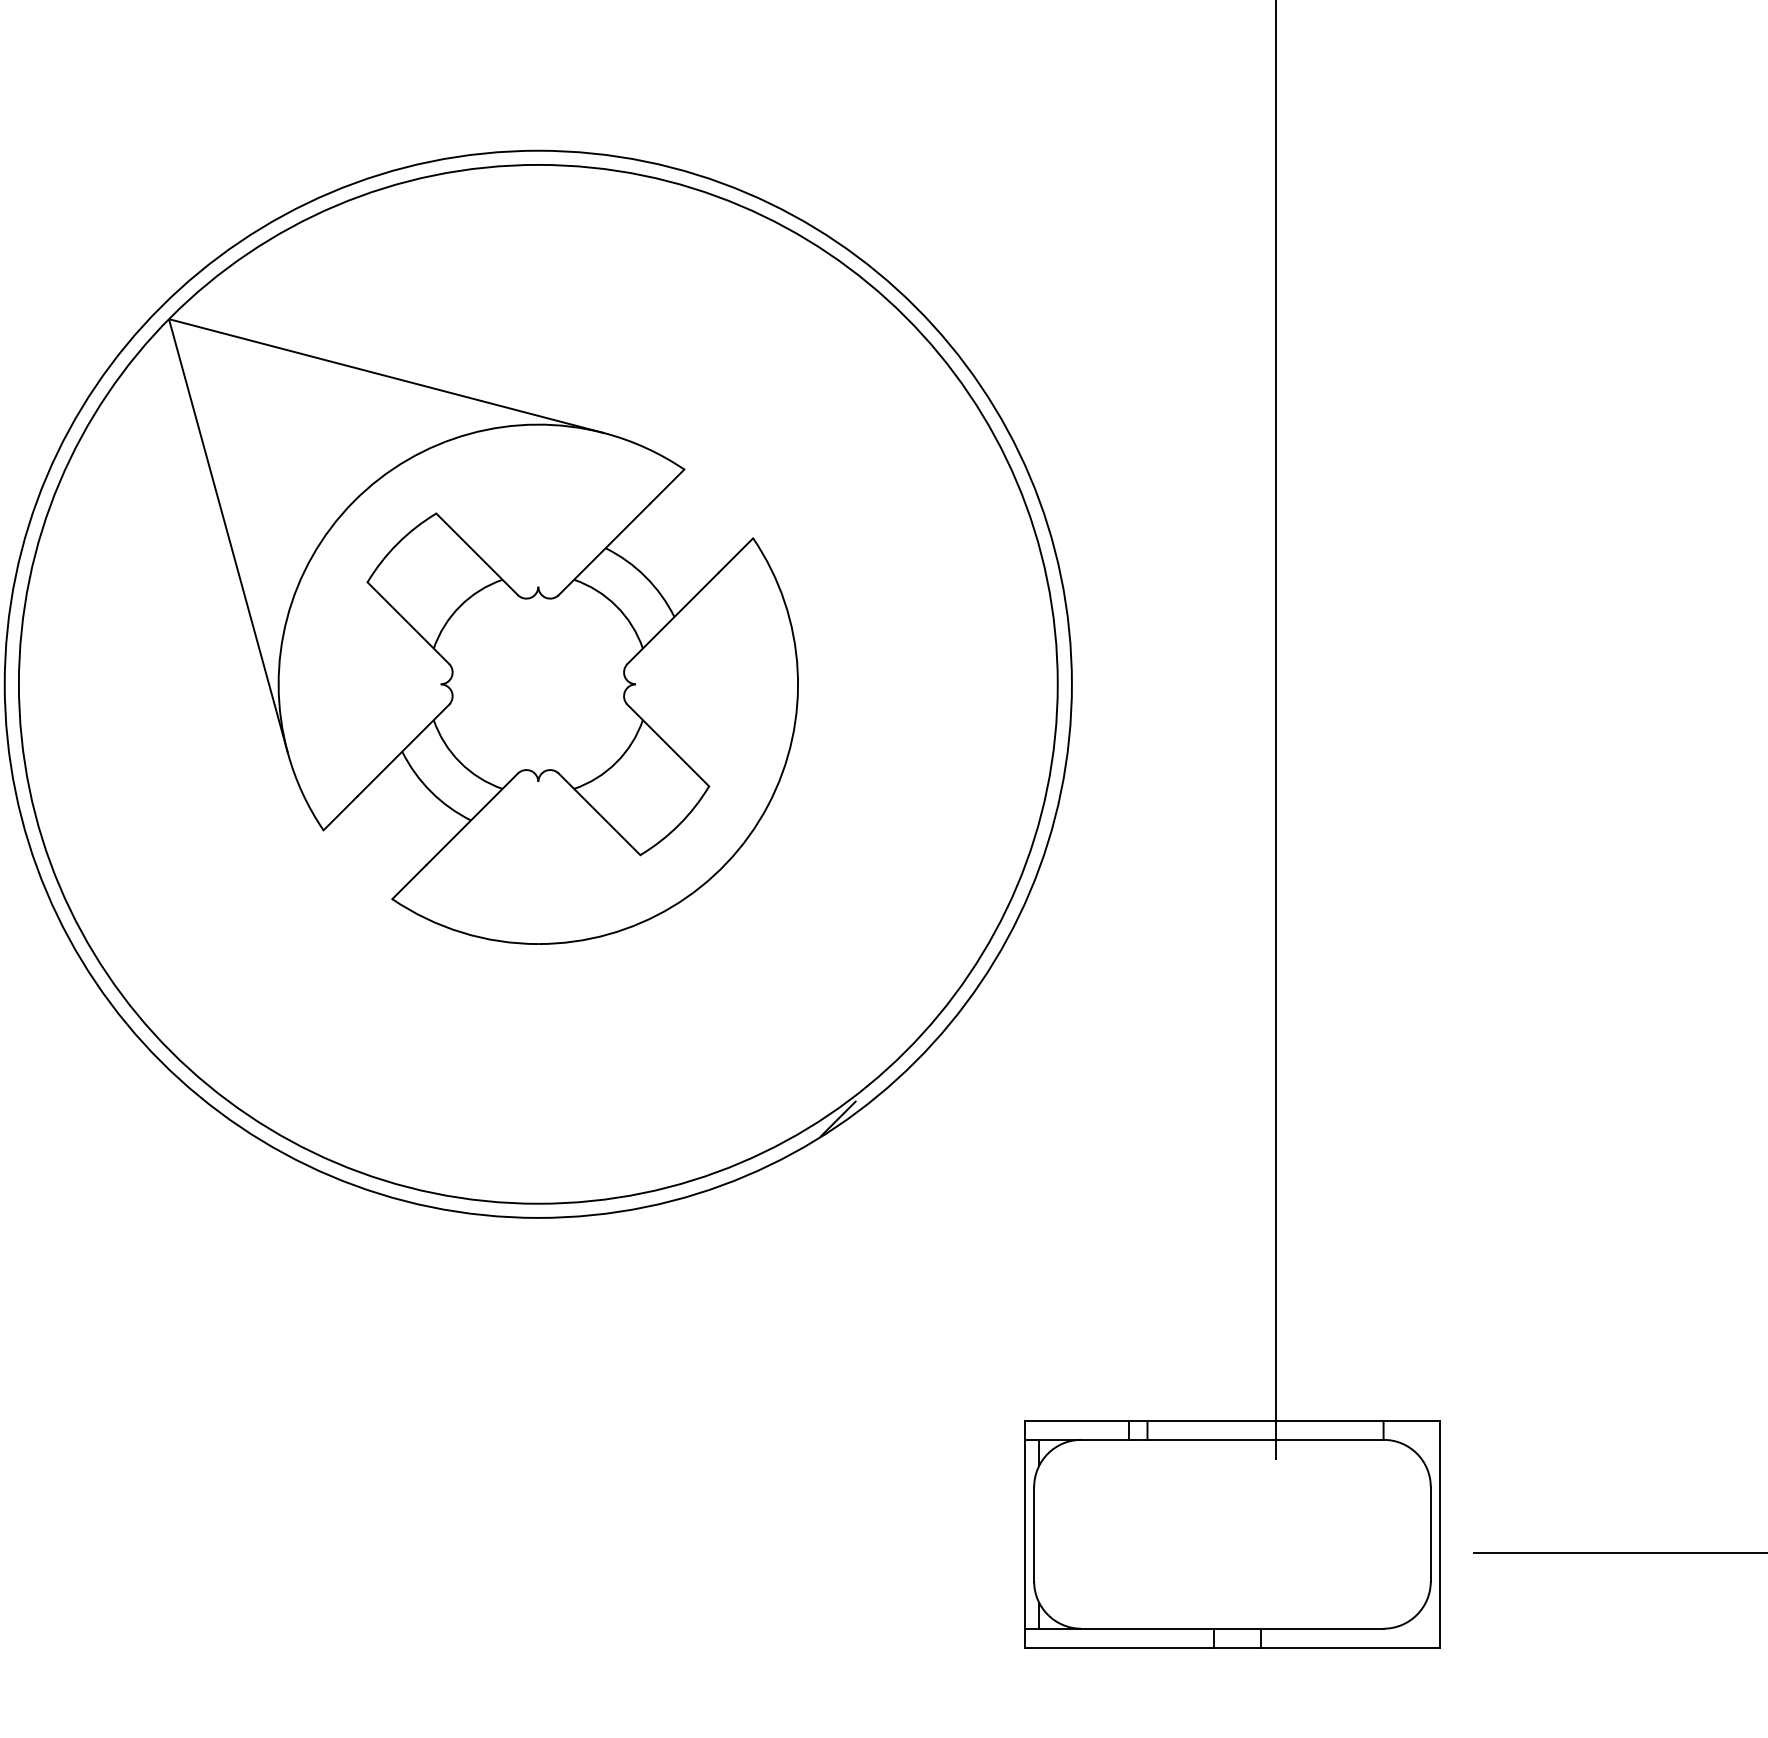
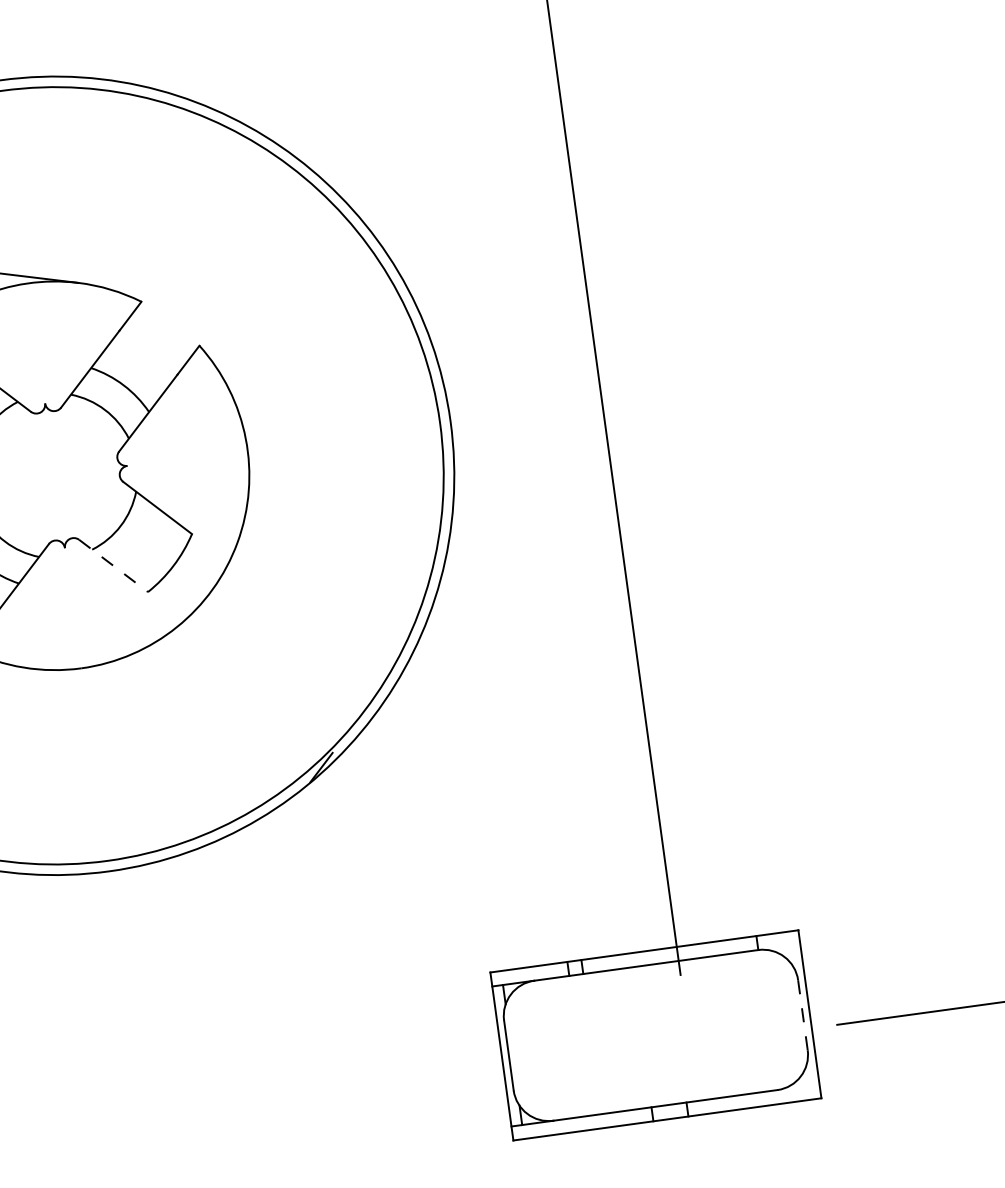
line: (599, 814) -> (113, 566), solid -> dashed
line: (1430, 1534) -> (802, 1015), solid -> dashed

